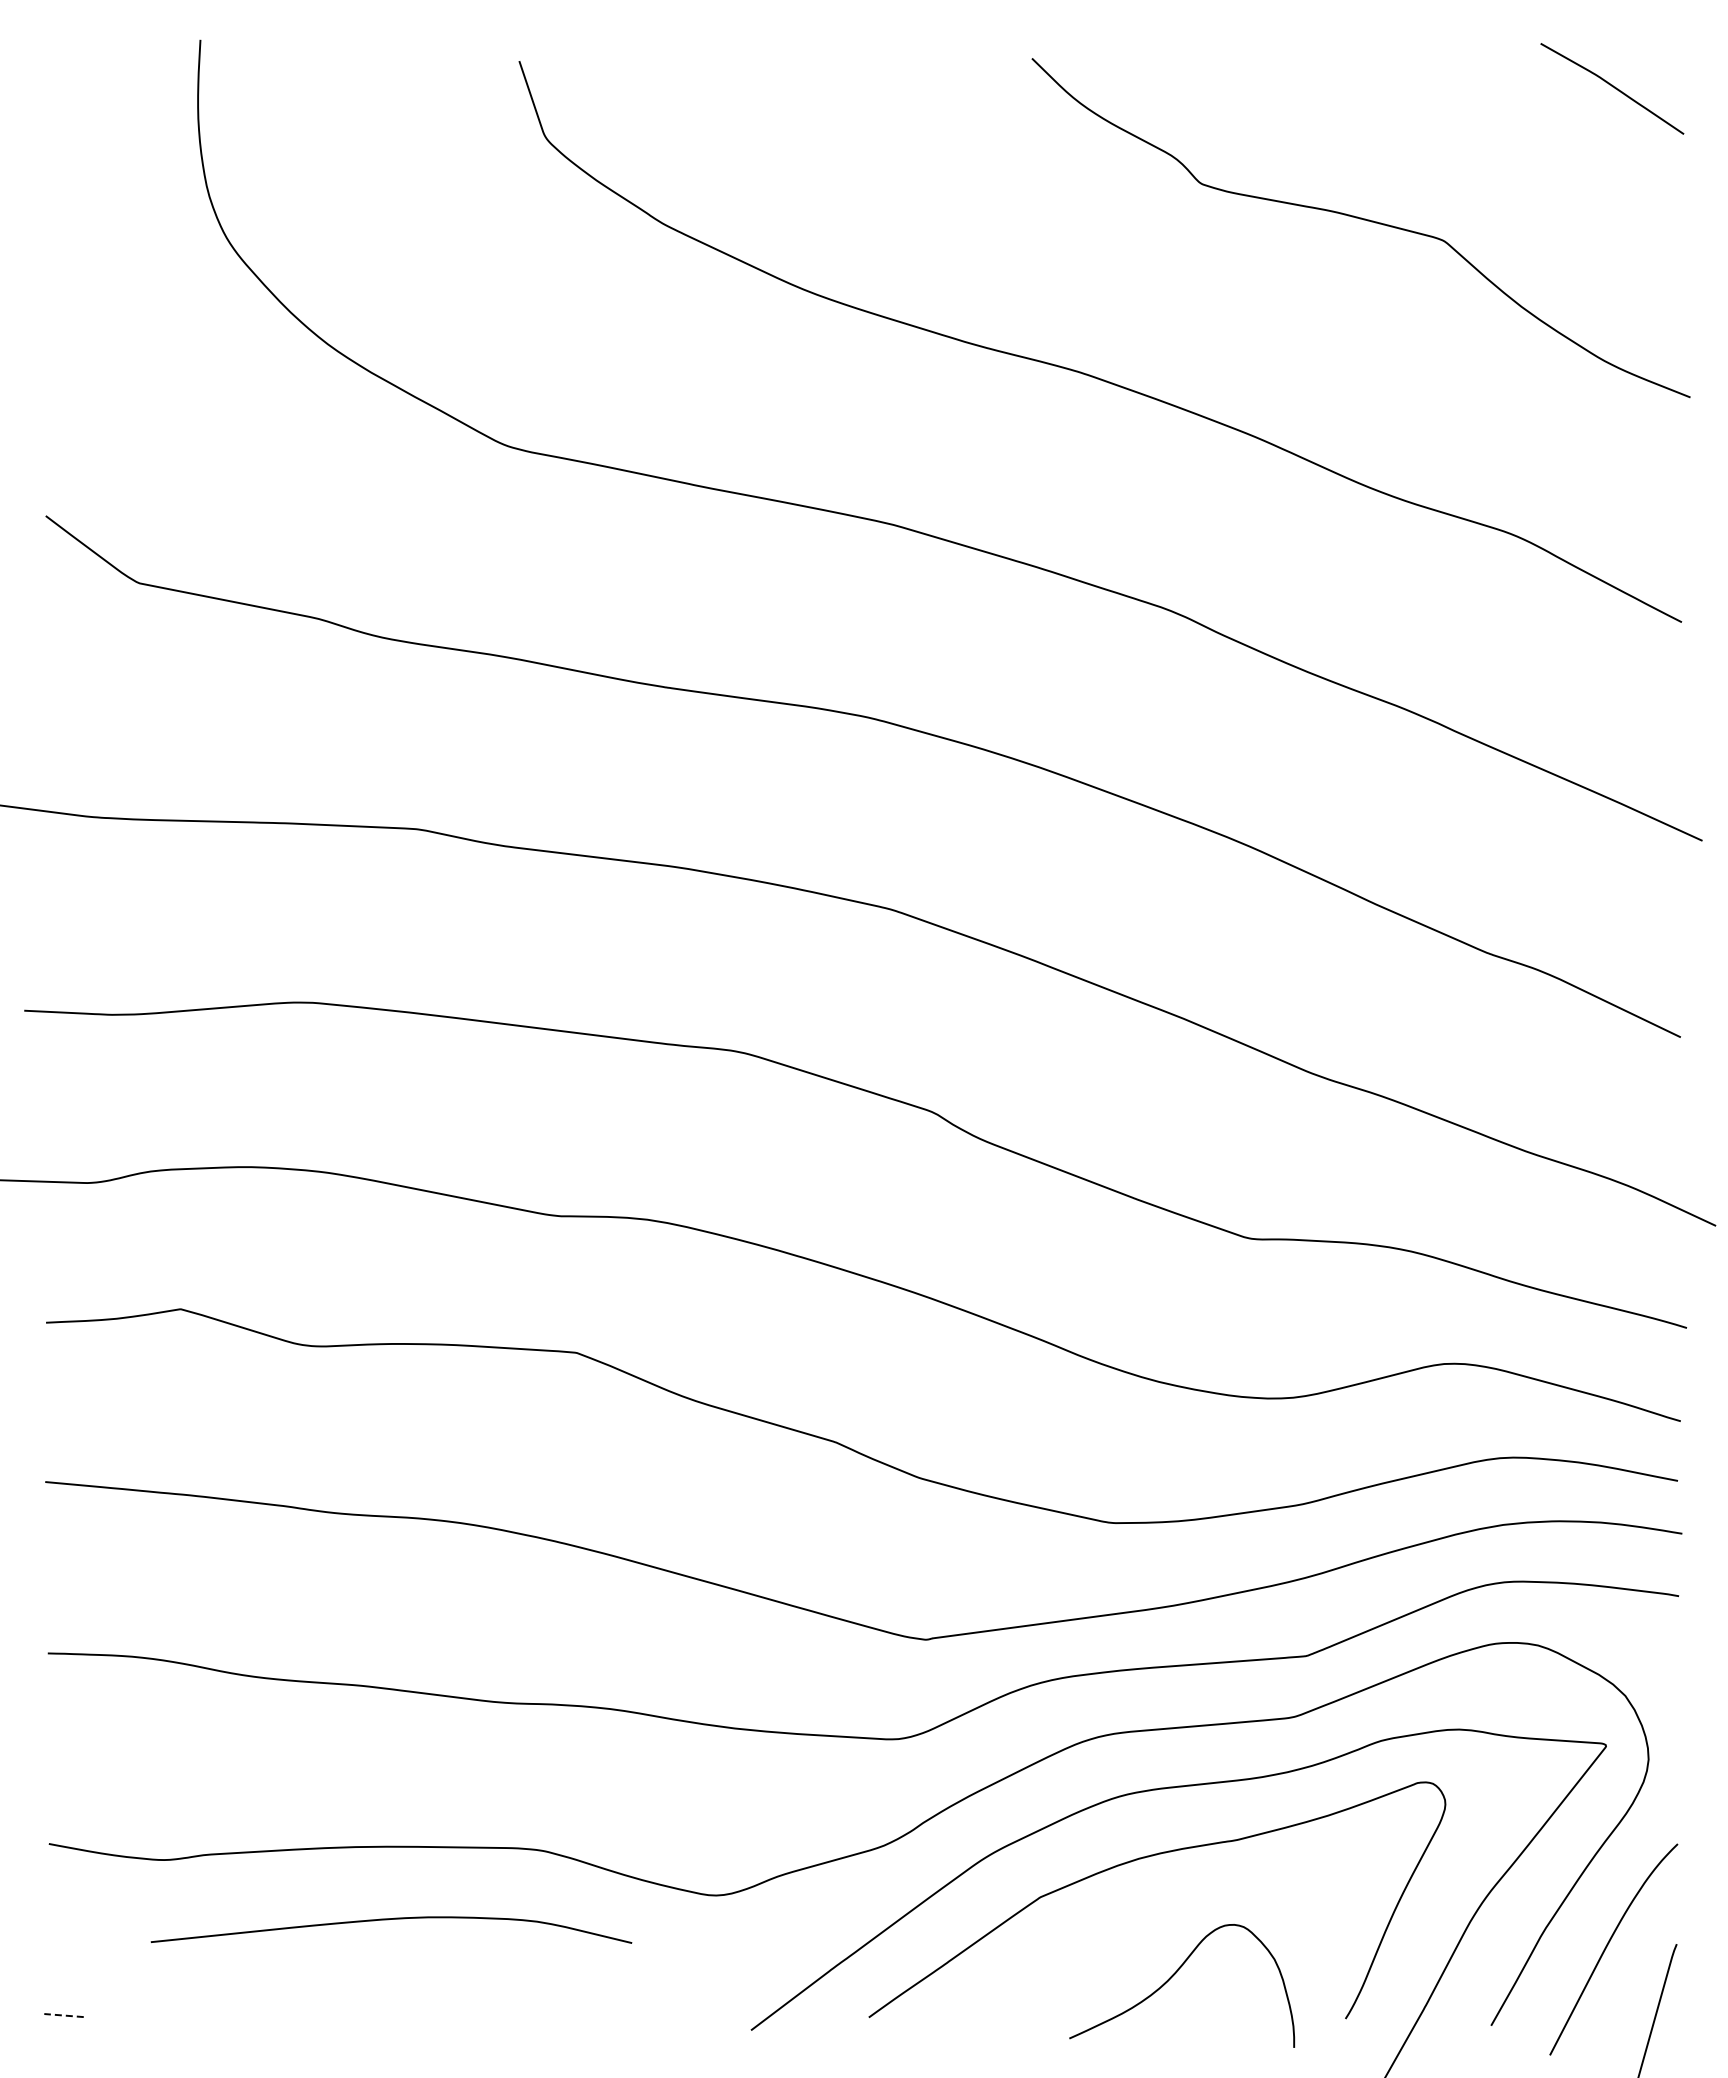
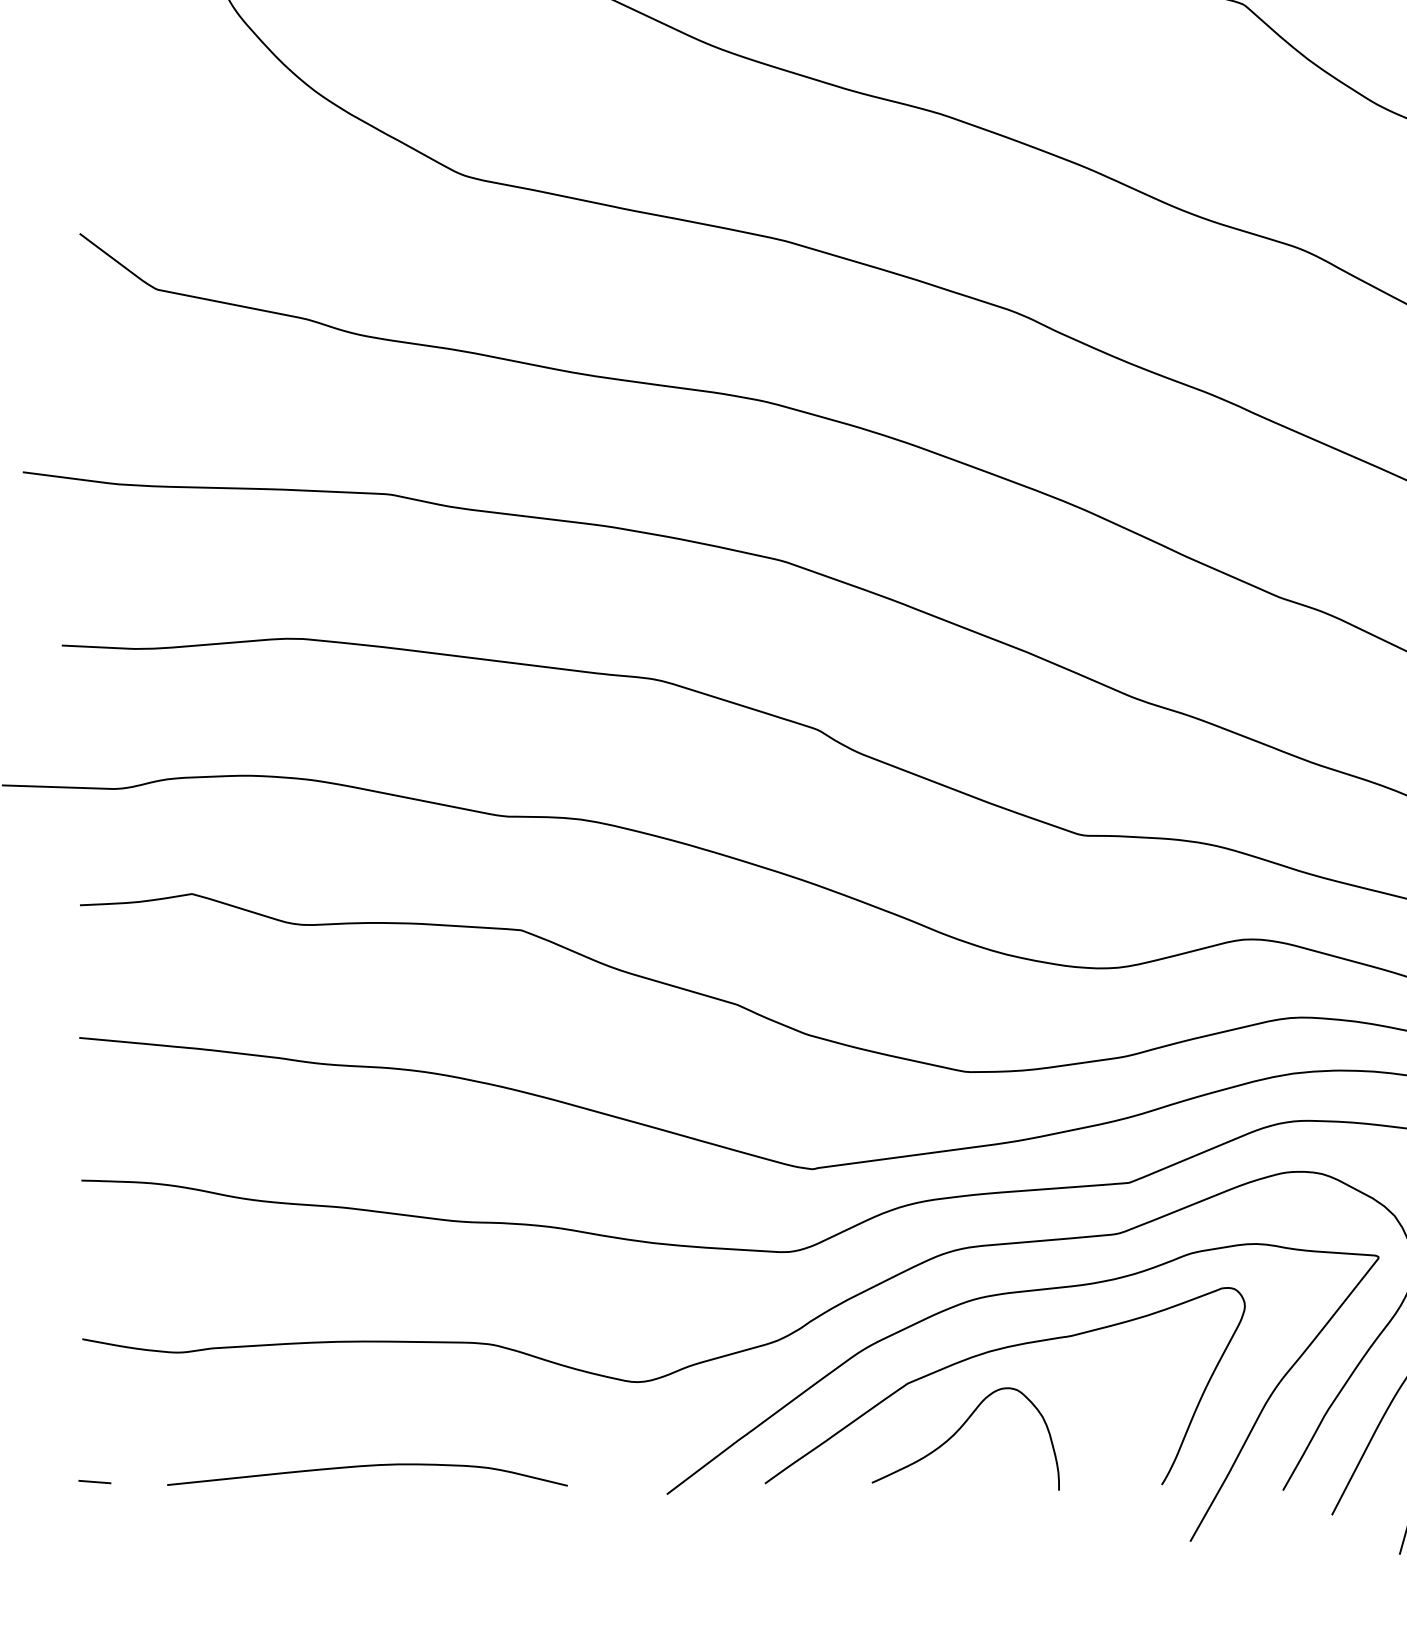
curve: (388, 1920) -> (365, 1467), moved
curve: (1173, 1976) -> (958, 1431), moved
line: (63, 2015) -> (94, 1482), dashed -> solid

